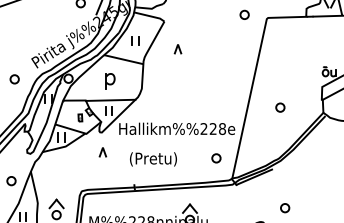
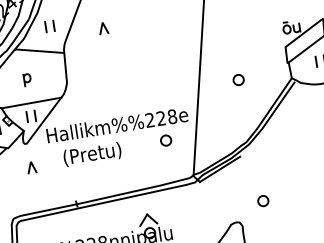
part: (110, 80) -> (27, 78), size x0.62
part: (216, 158) -> (166, 140), moved
text: (153, 159) -> (92, 154), moved

